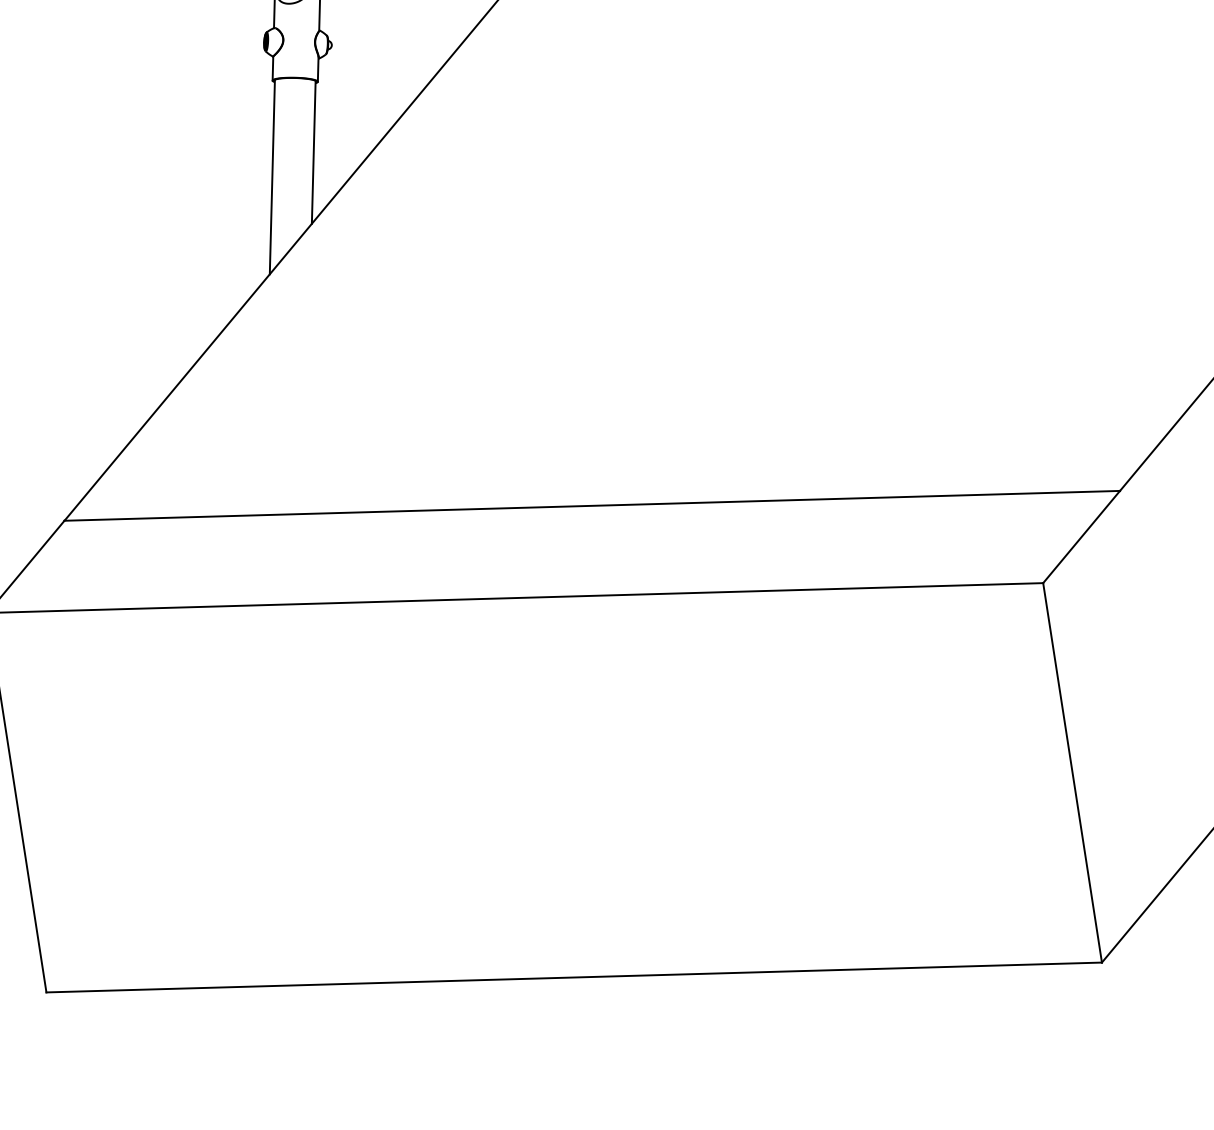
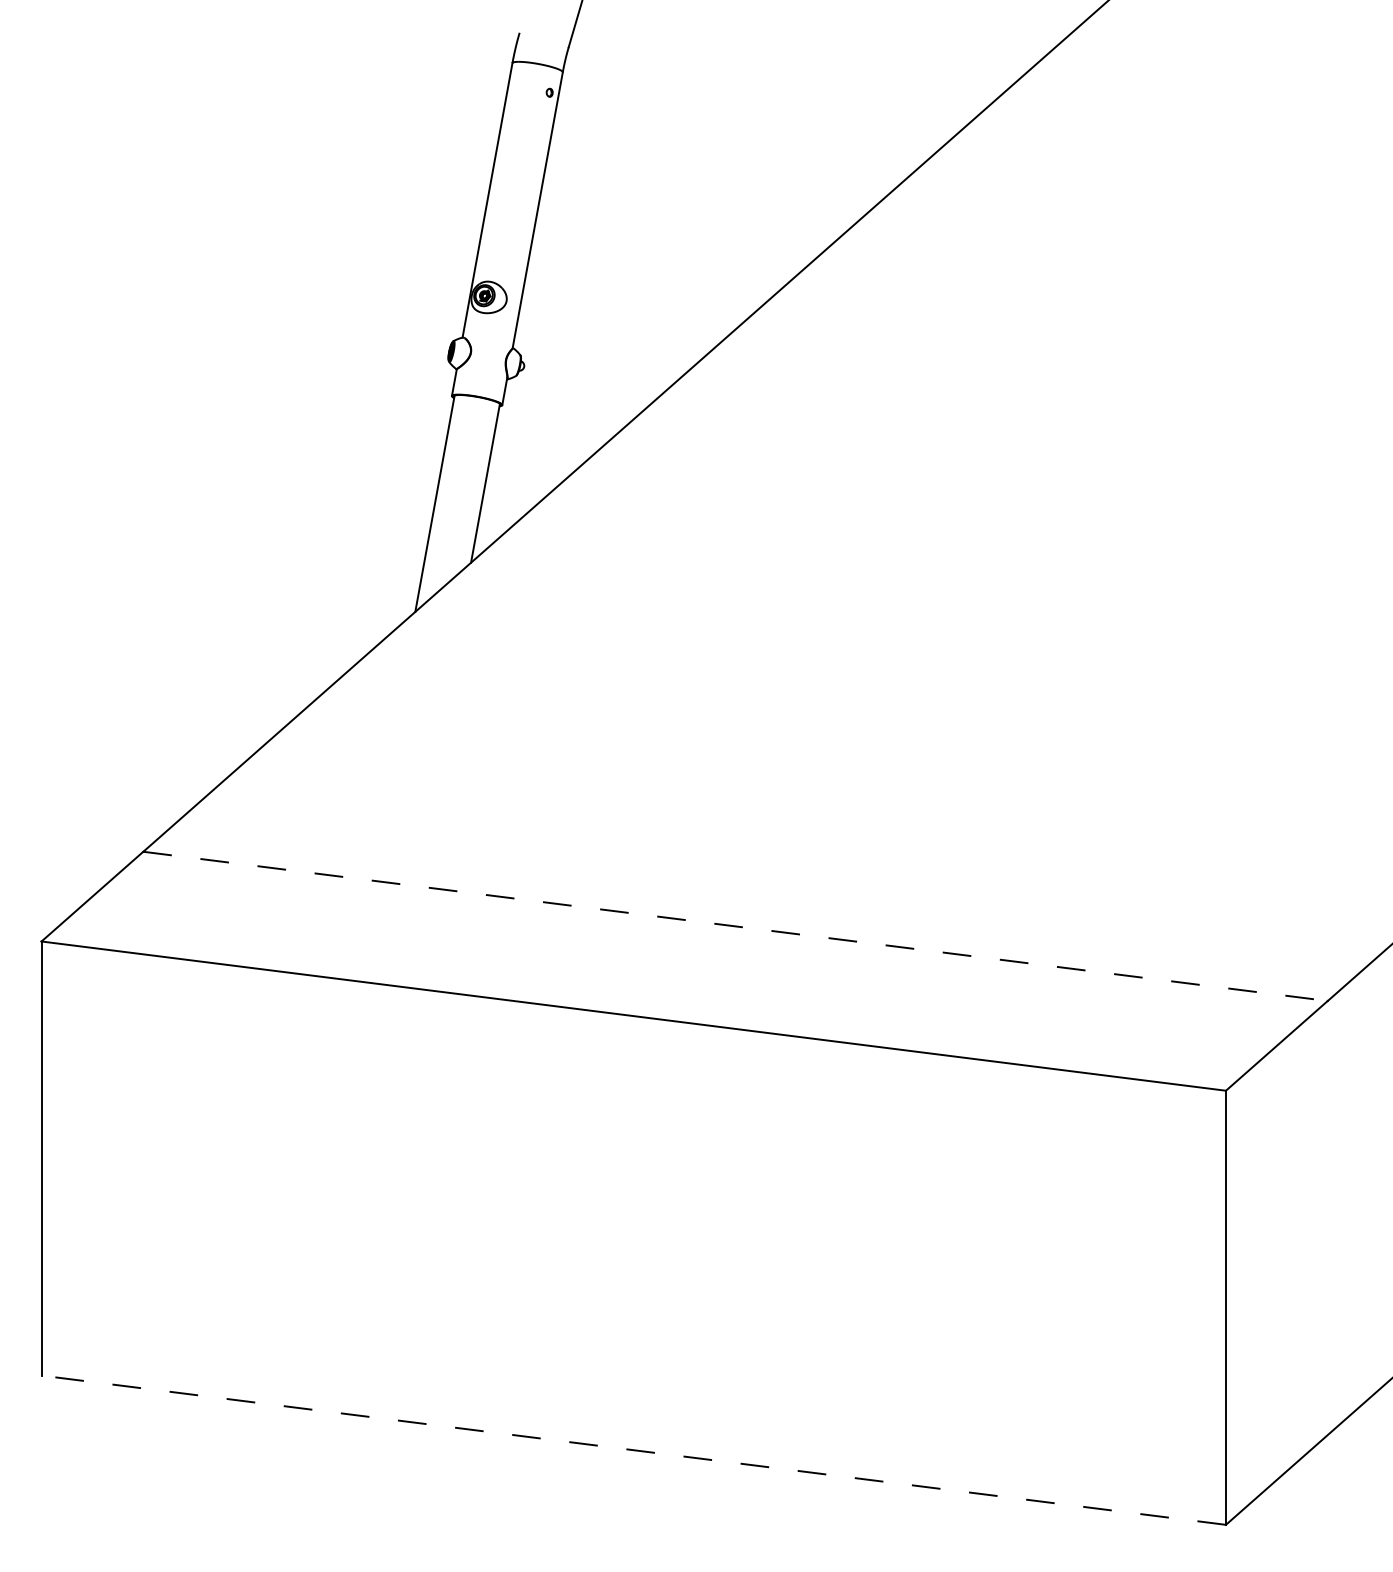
line: (592, 505) -> (735, 926), solid -> dashed
line: (574, 977) -> (633, 1450), solid -> dashed

